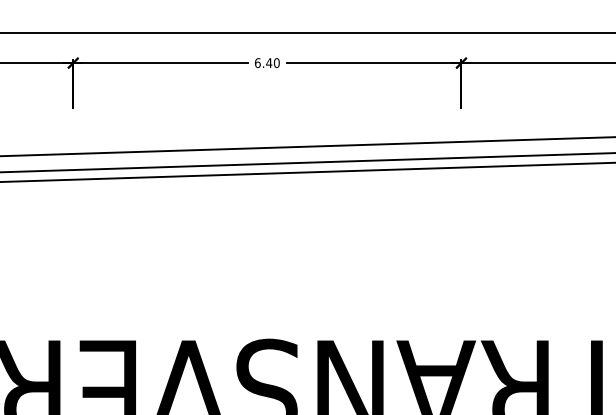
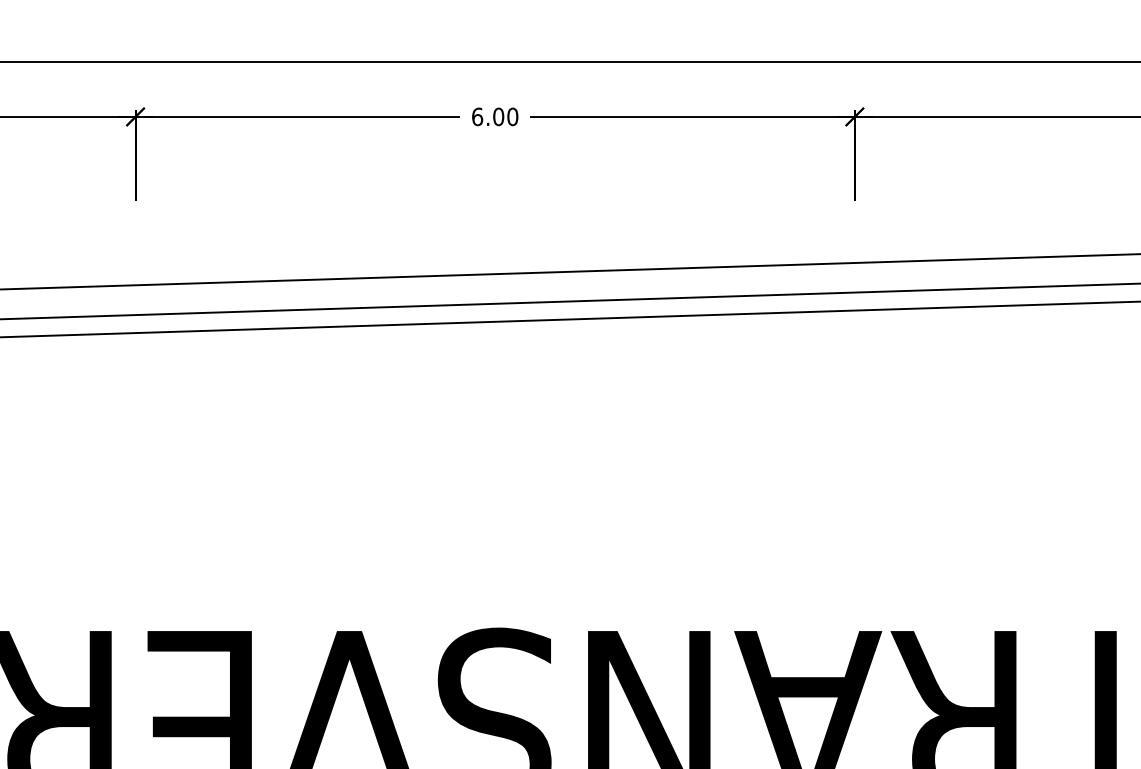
text: (269, 63) -> (499, 117), 6.40 -> 6.00

